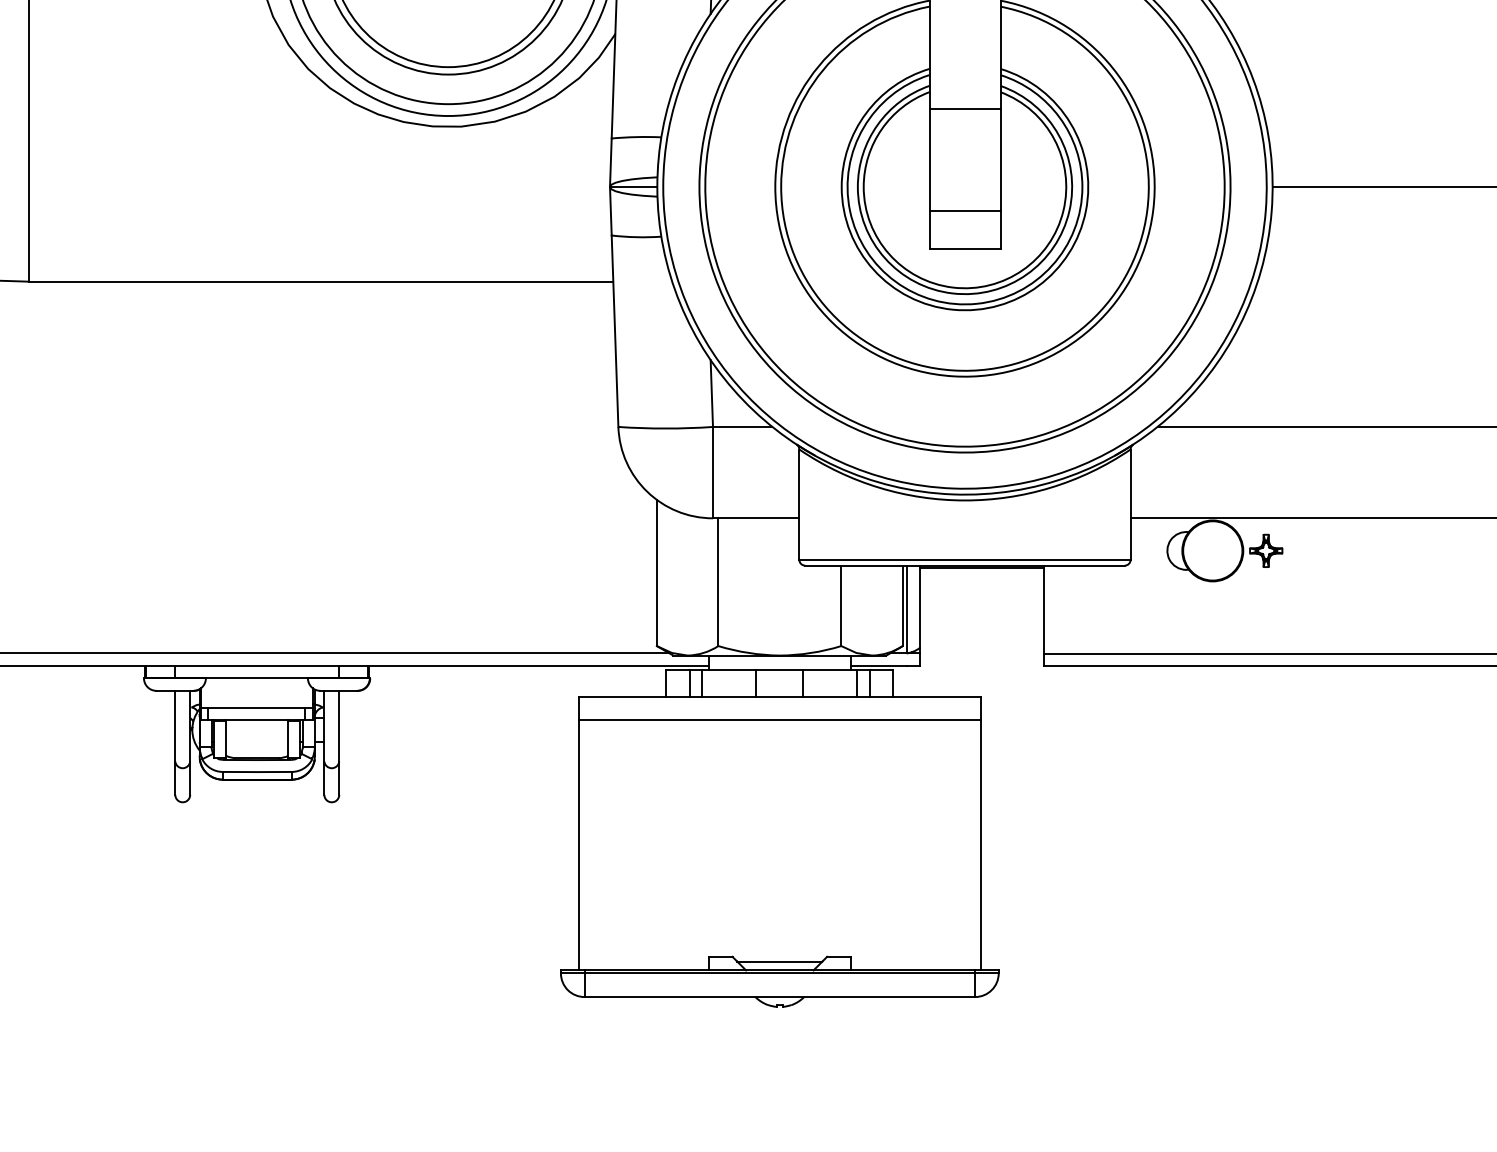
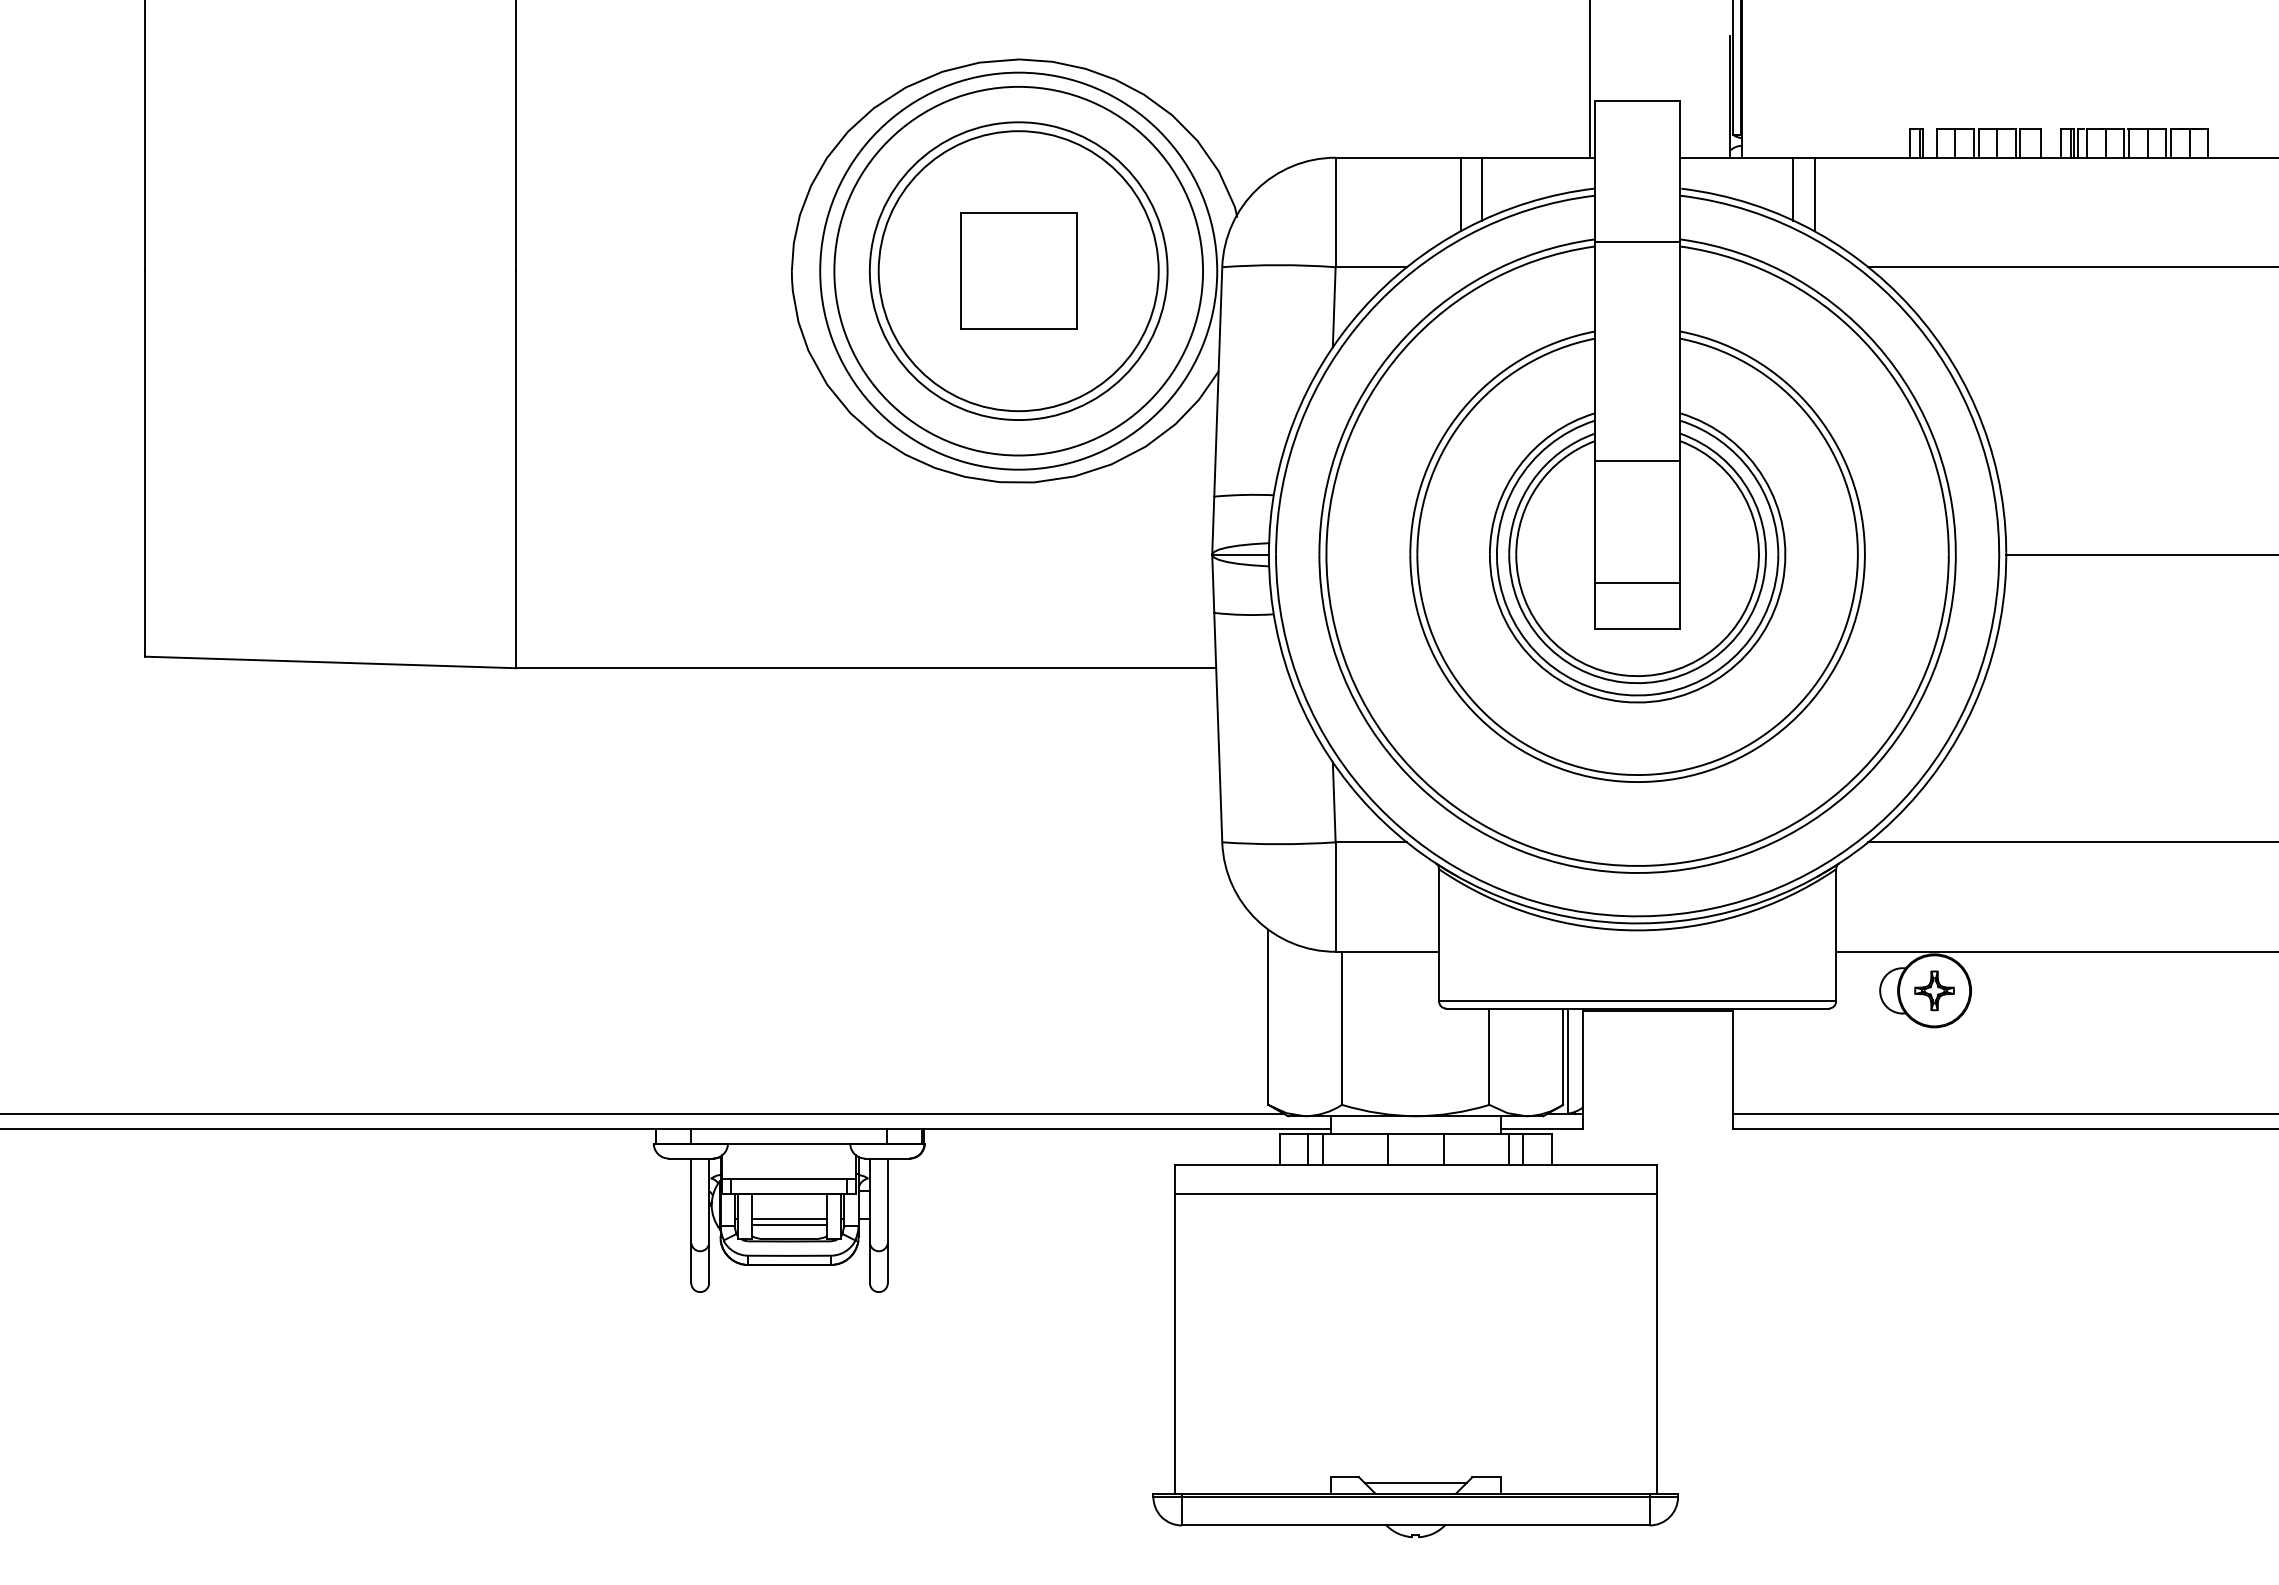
part: (1266, 550) -> (1934, 990), moved
line: (257, 741) -> (789, 1219), added
line: (257, 745) -> (789, 1224), added

